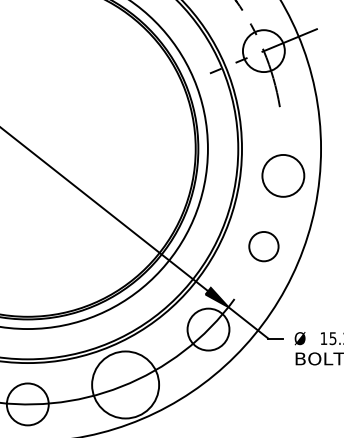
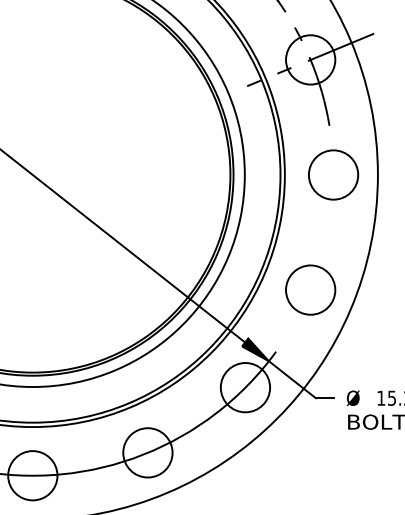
circle: (283, 175) -> (333, 174), moved
circle: (263, 246) -> (310, 289), size x1.43
circle: (125, 384) -> (147, 452), size x0.62

